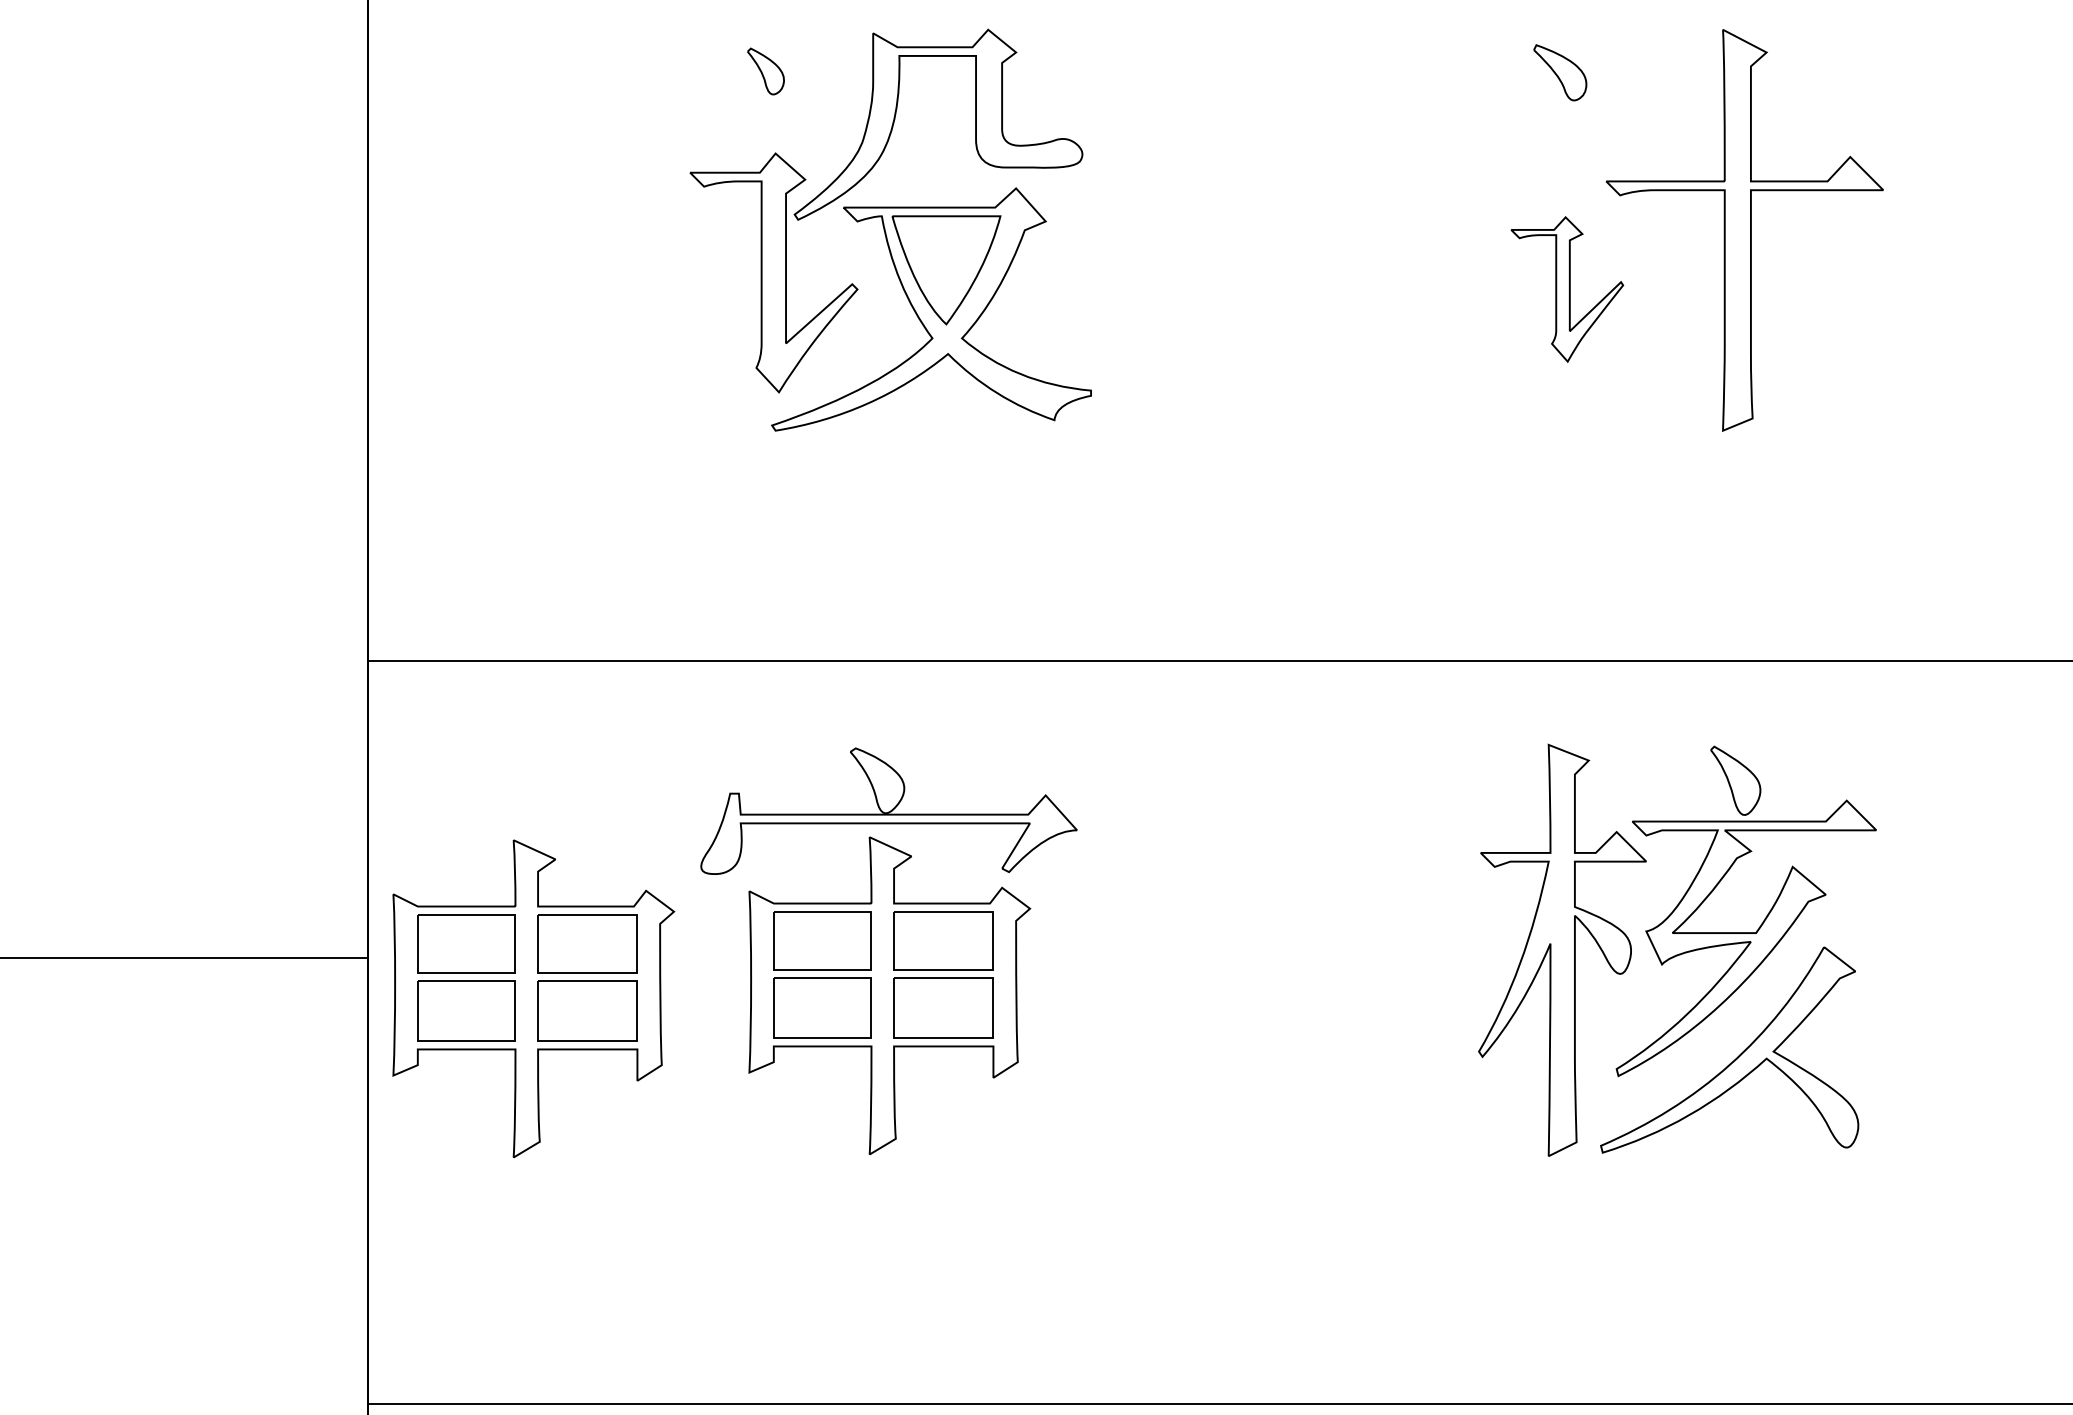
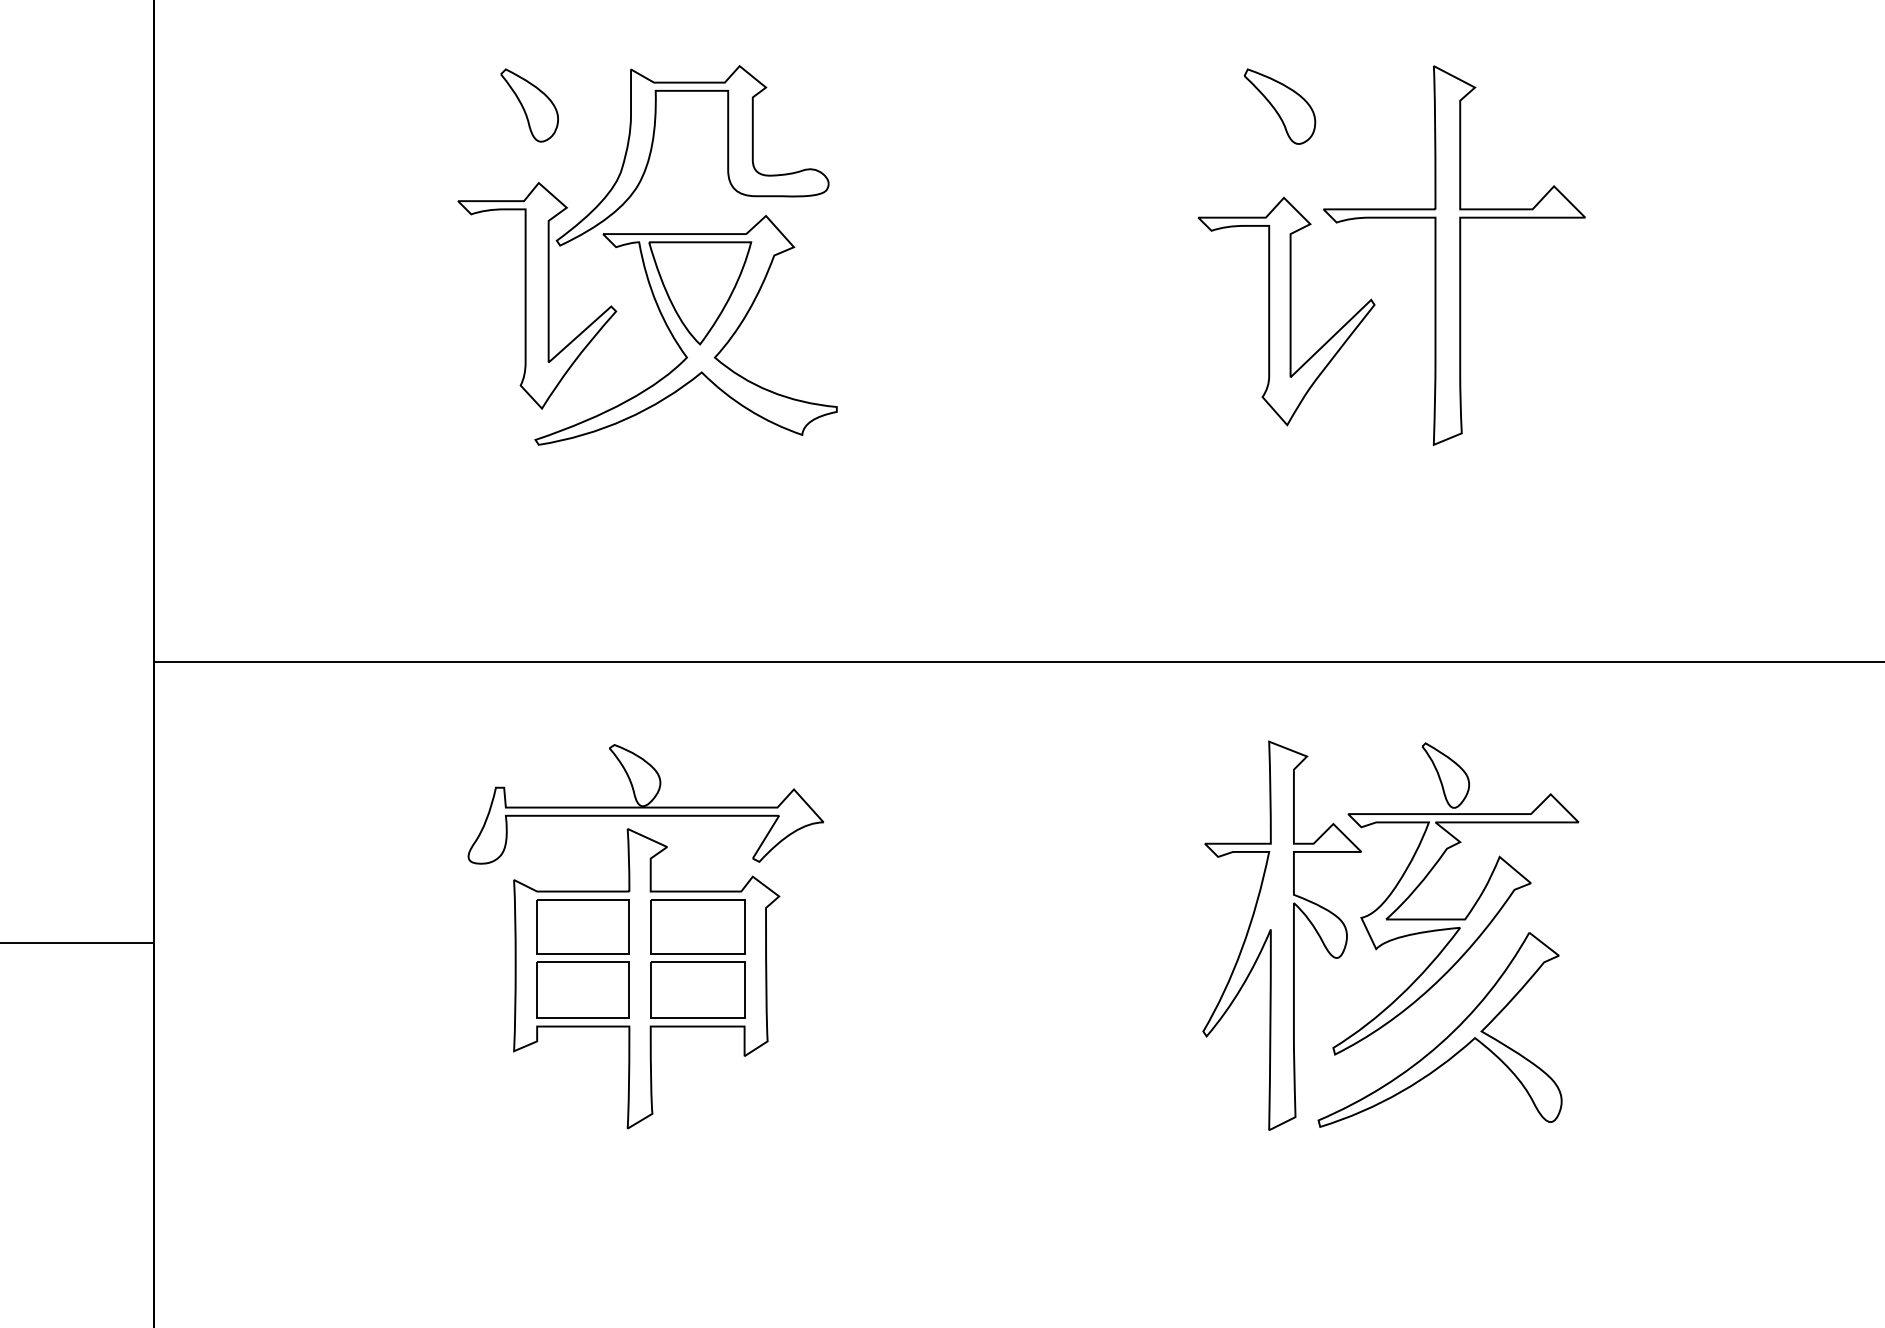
part: (765, 71) -> (529, 105), size x1.67
part: (1560, 72) -> (1280, 106), size x1.43
part: (1567, 289) -> (1286, 311), size x1.67
part: (533, 998) -> (310, 981), removed

